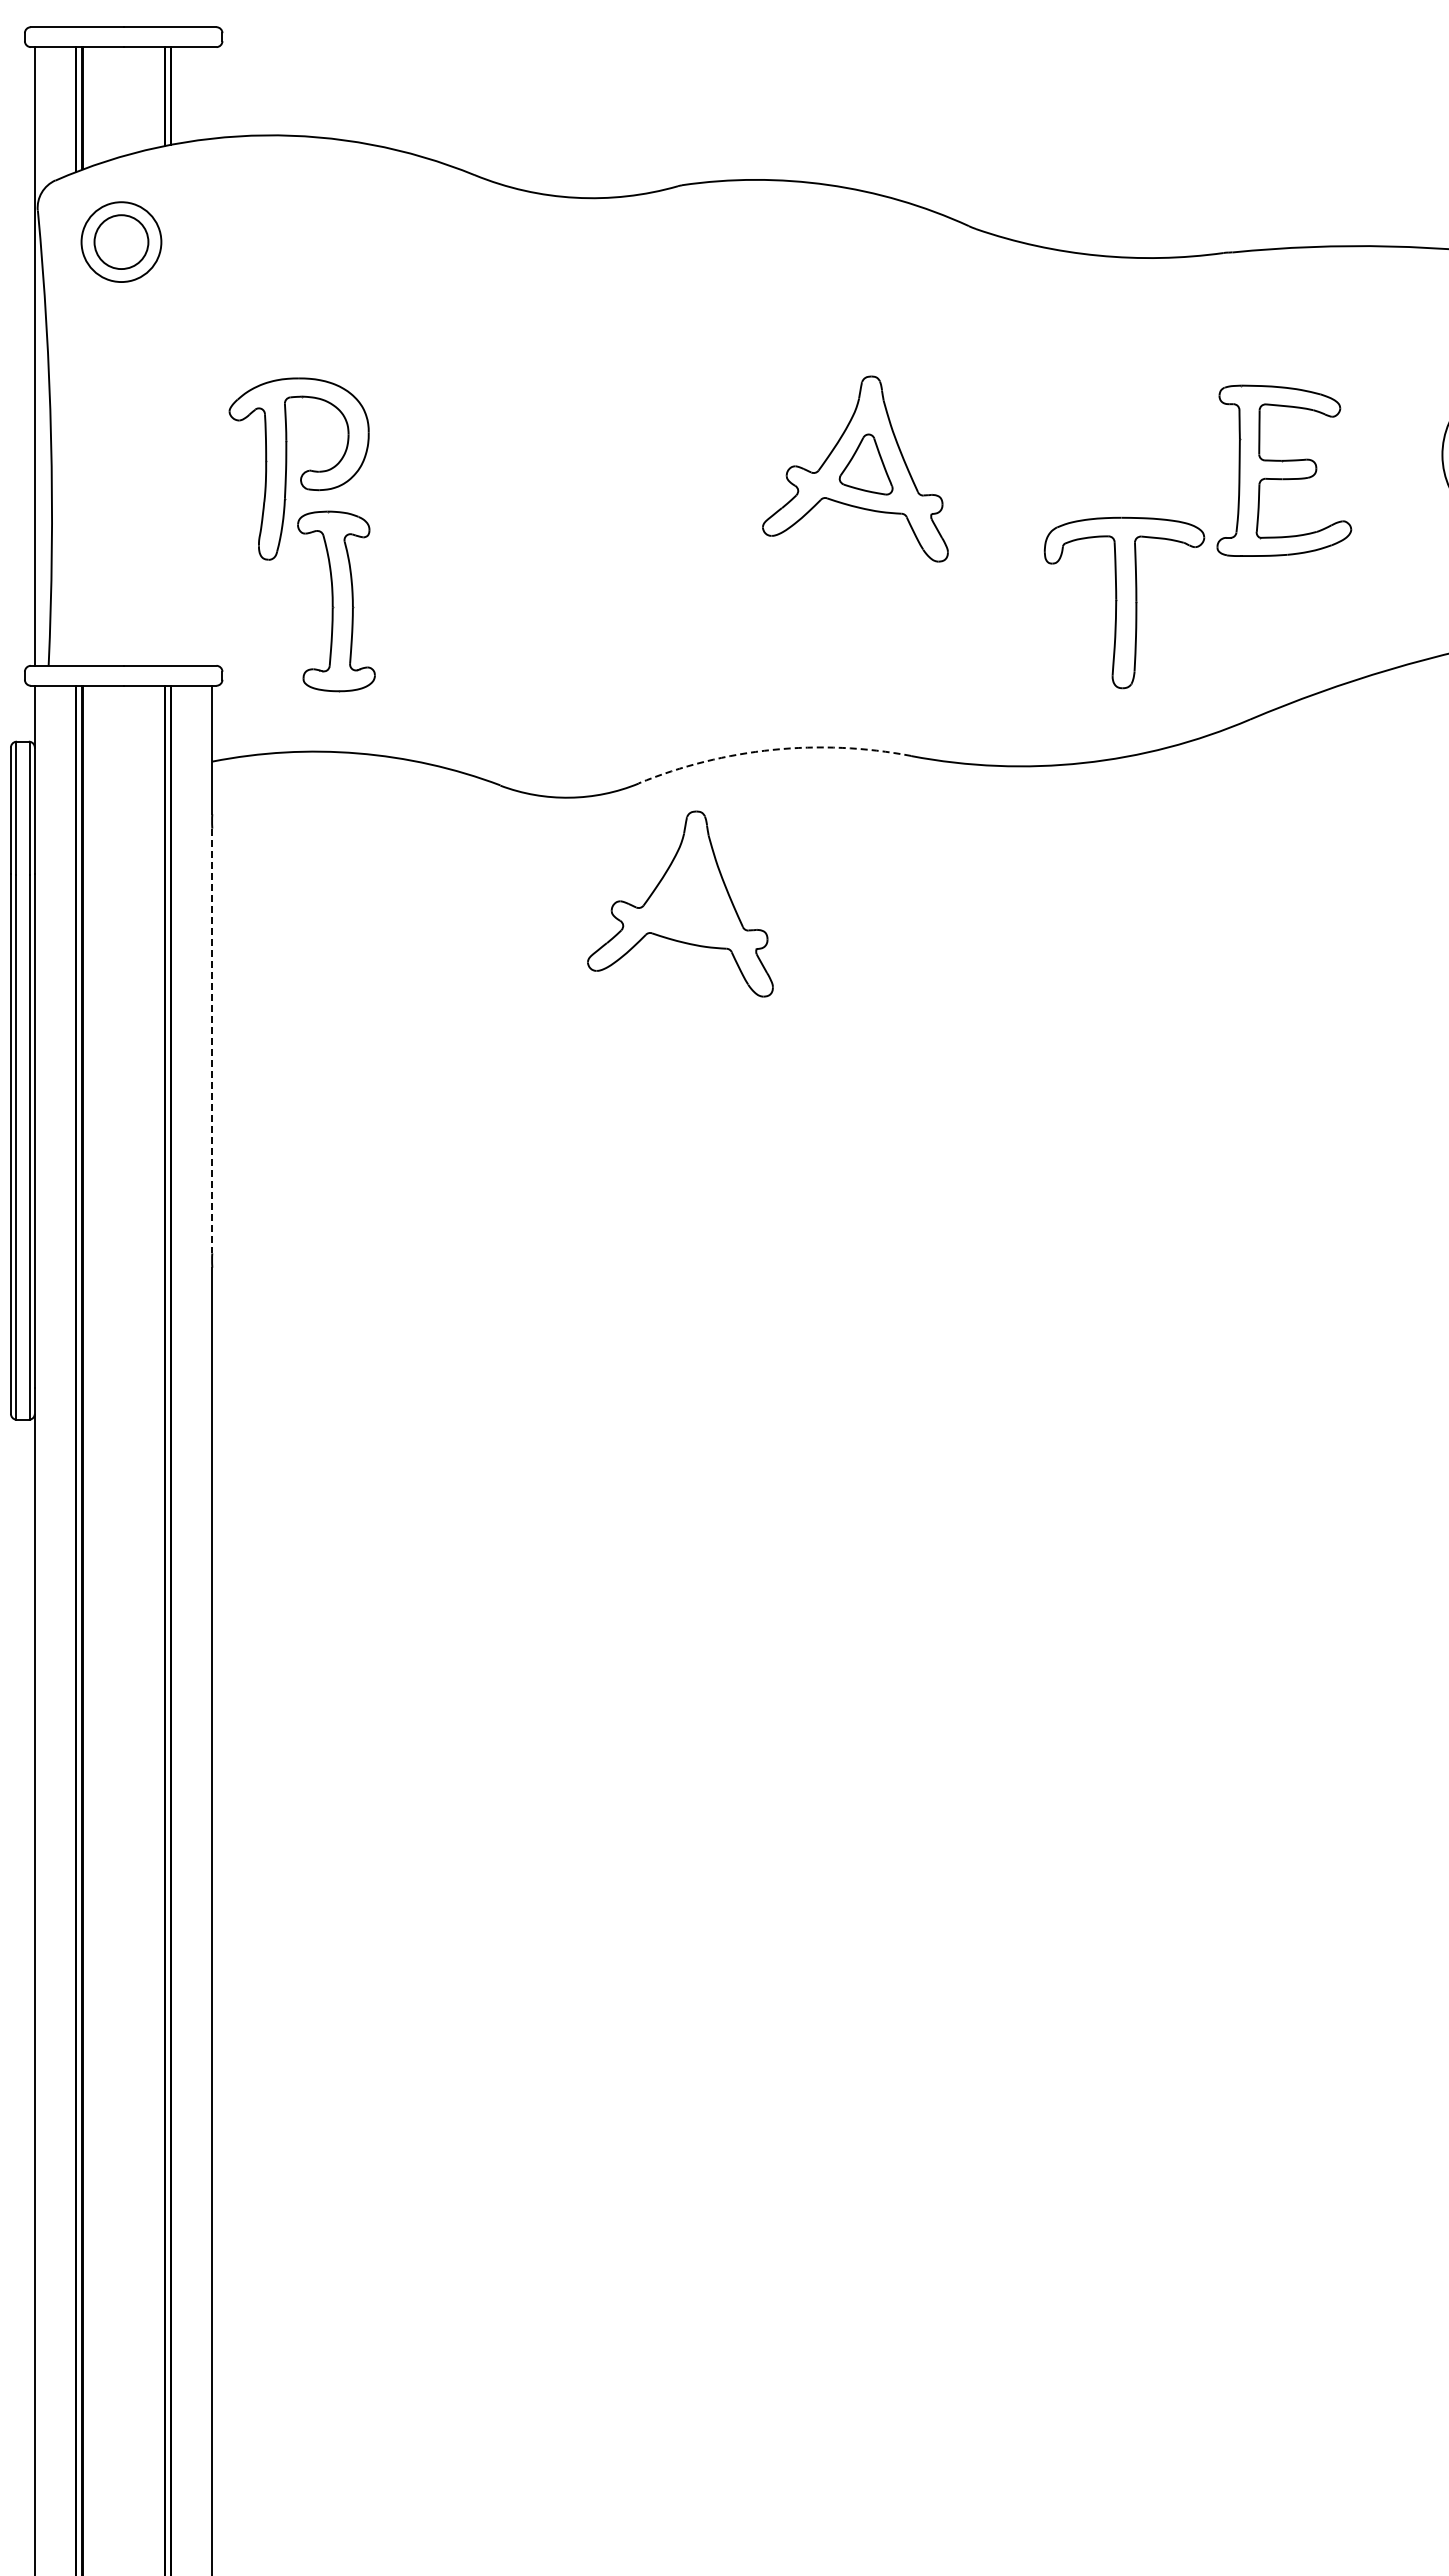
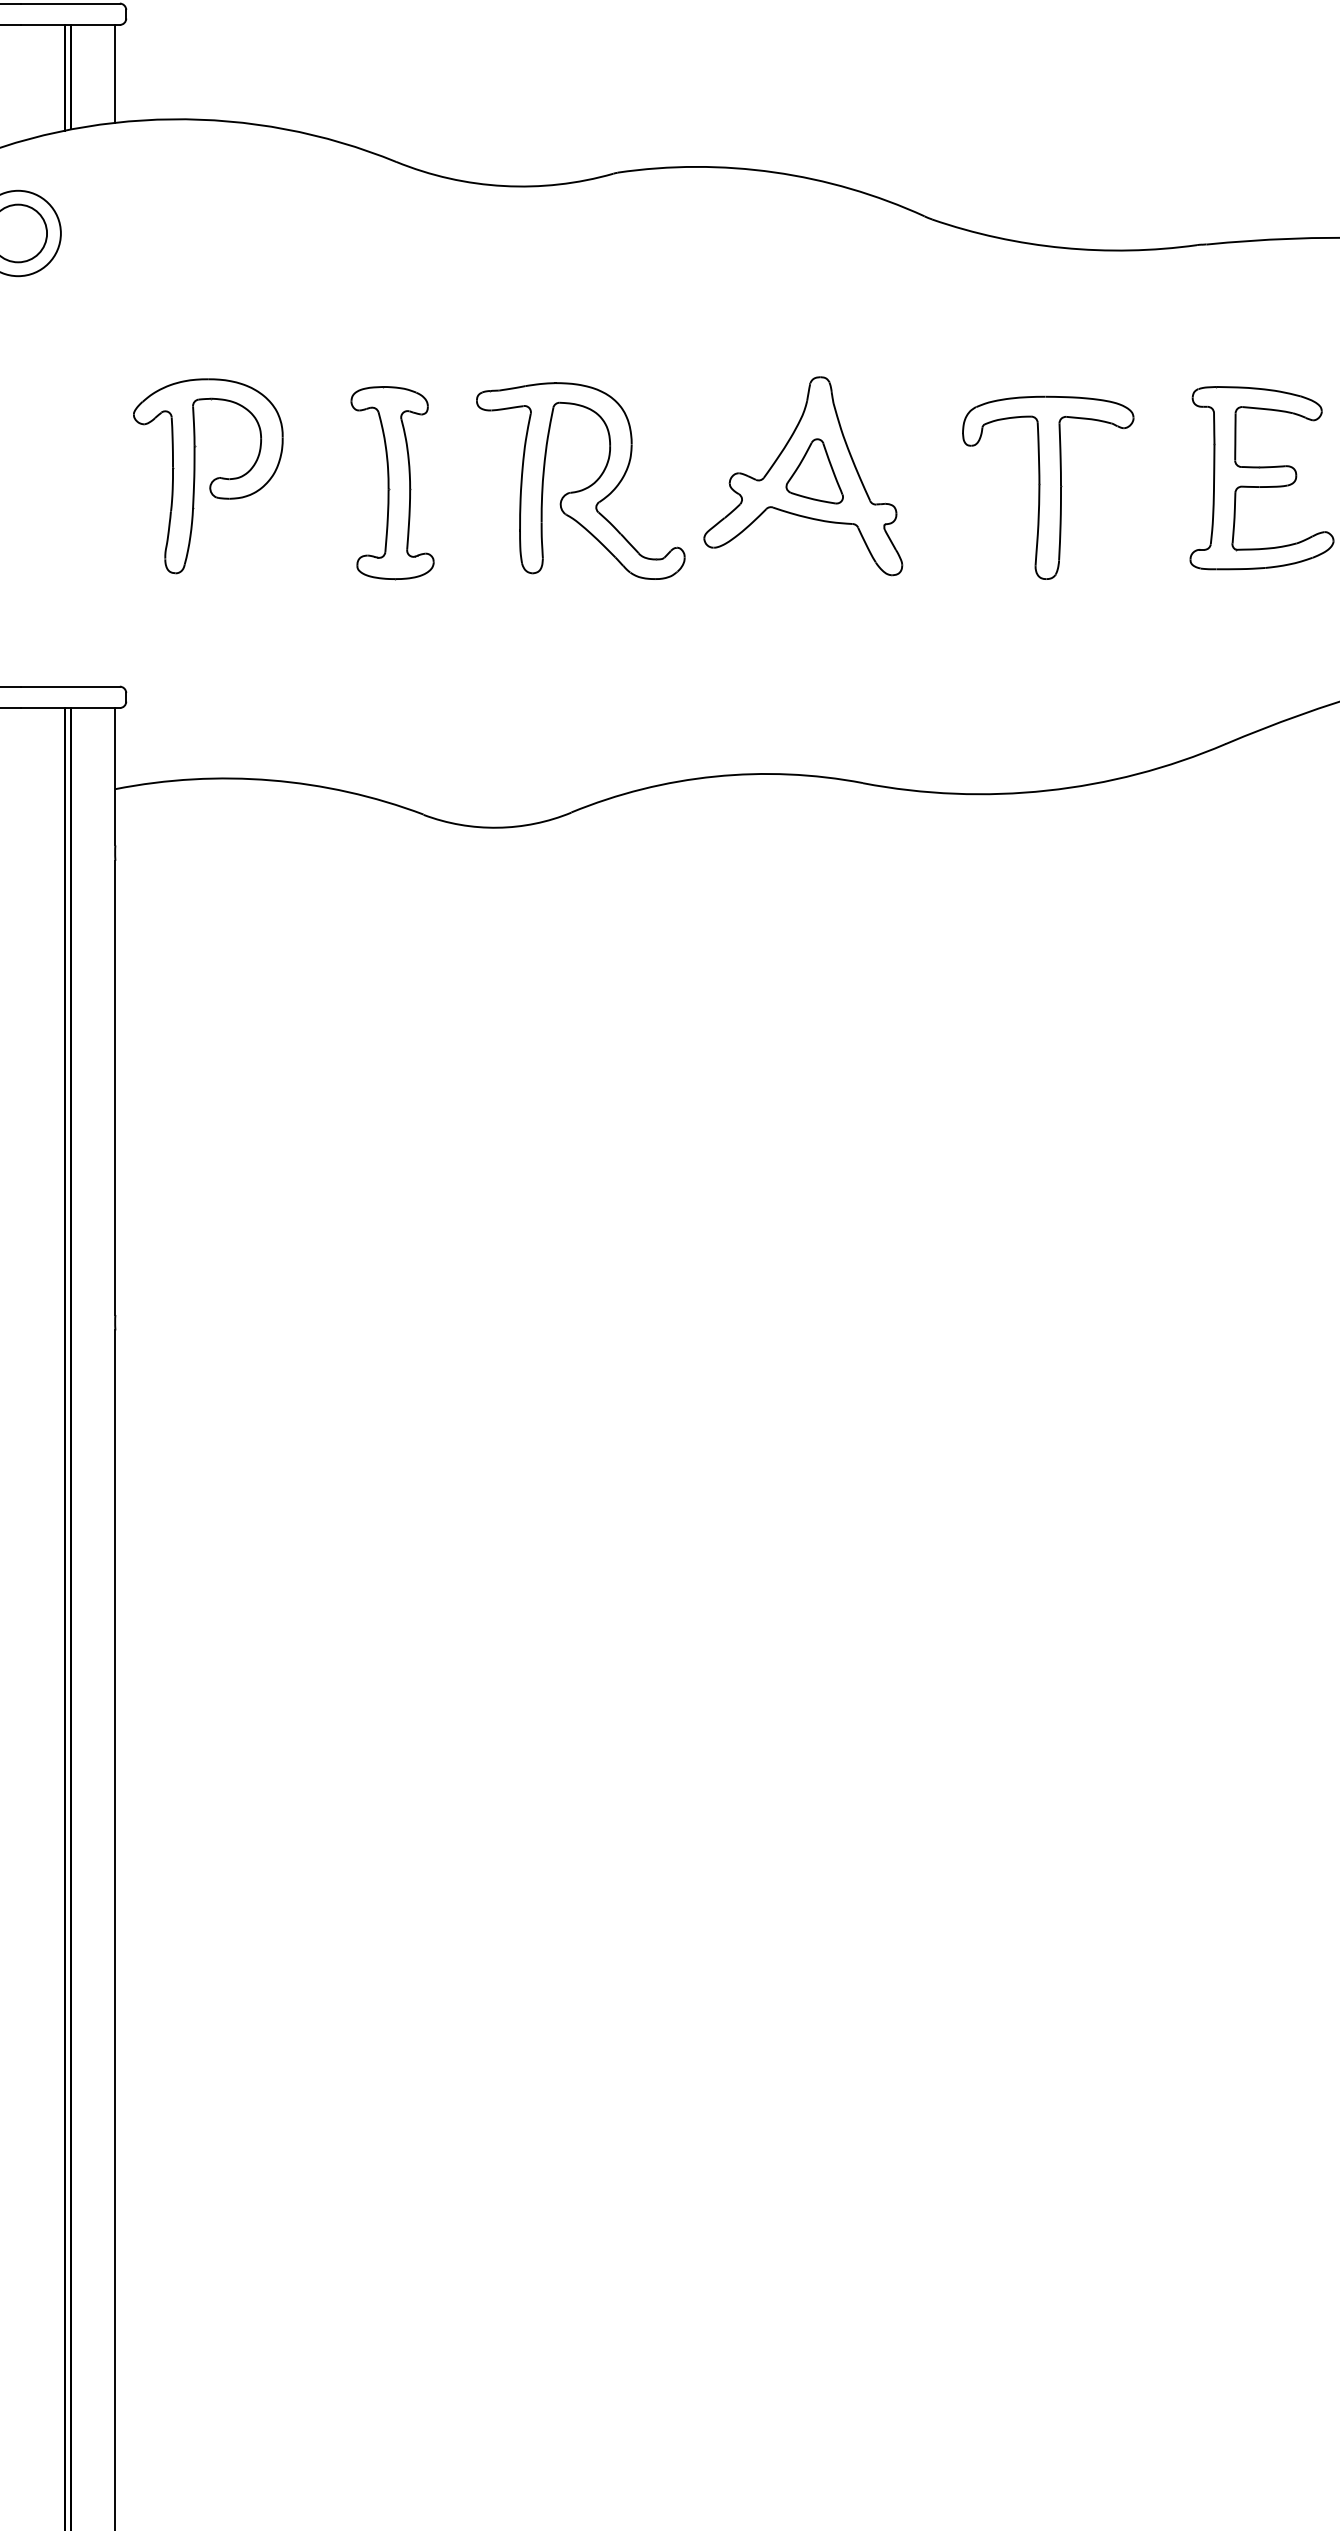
line: (212, 92) -> (115, 73), added
part: (651, 479) -> (585, 487), added
part: (336, 601) -> (392, 483), moved
part: (1124, 602) -> (1048, 487), moved
arc: (772, 749) -> (714, 776), dashed -> solid
part: (680, 903) -> (616, 940), removed
line: (212, 1041) -> (115, 1088), dashed -> solid

